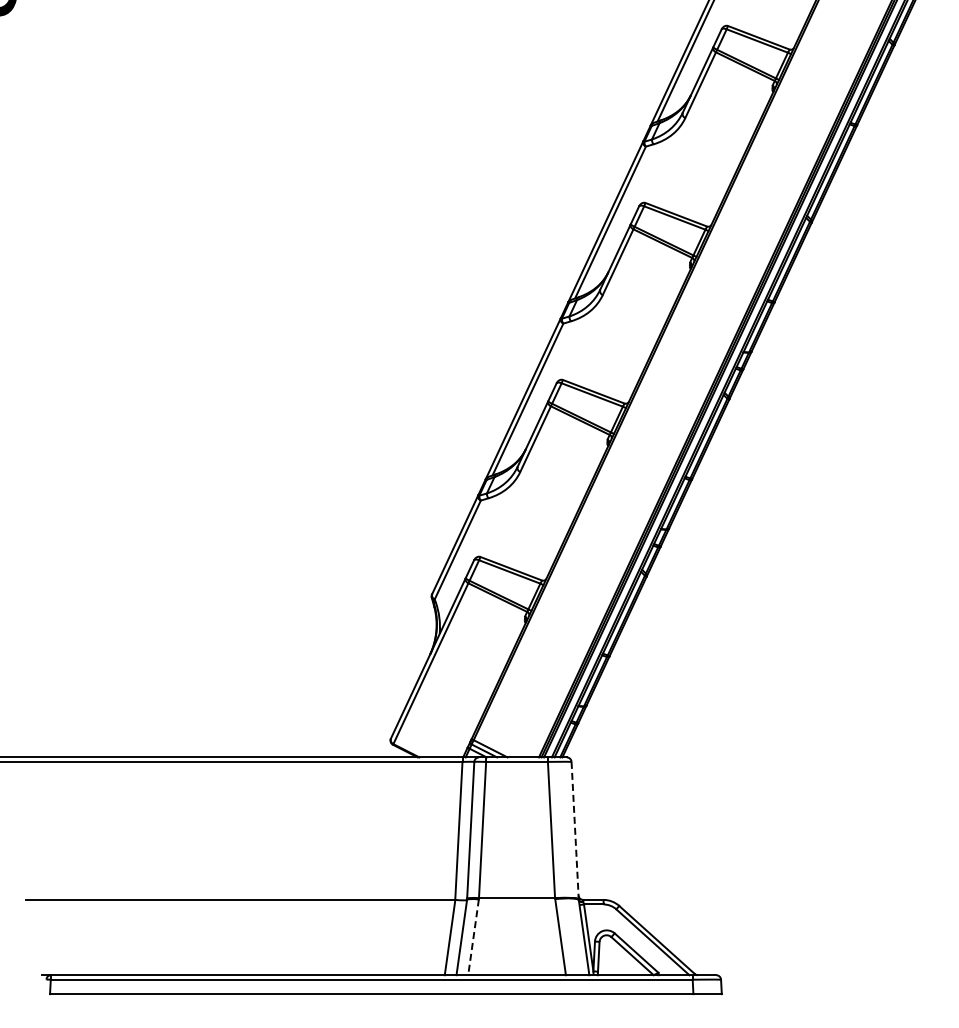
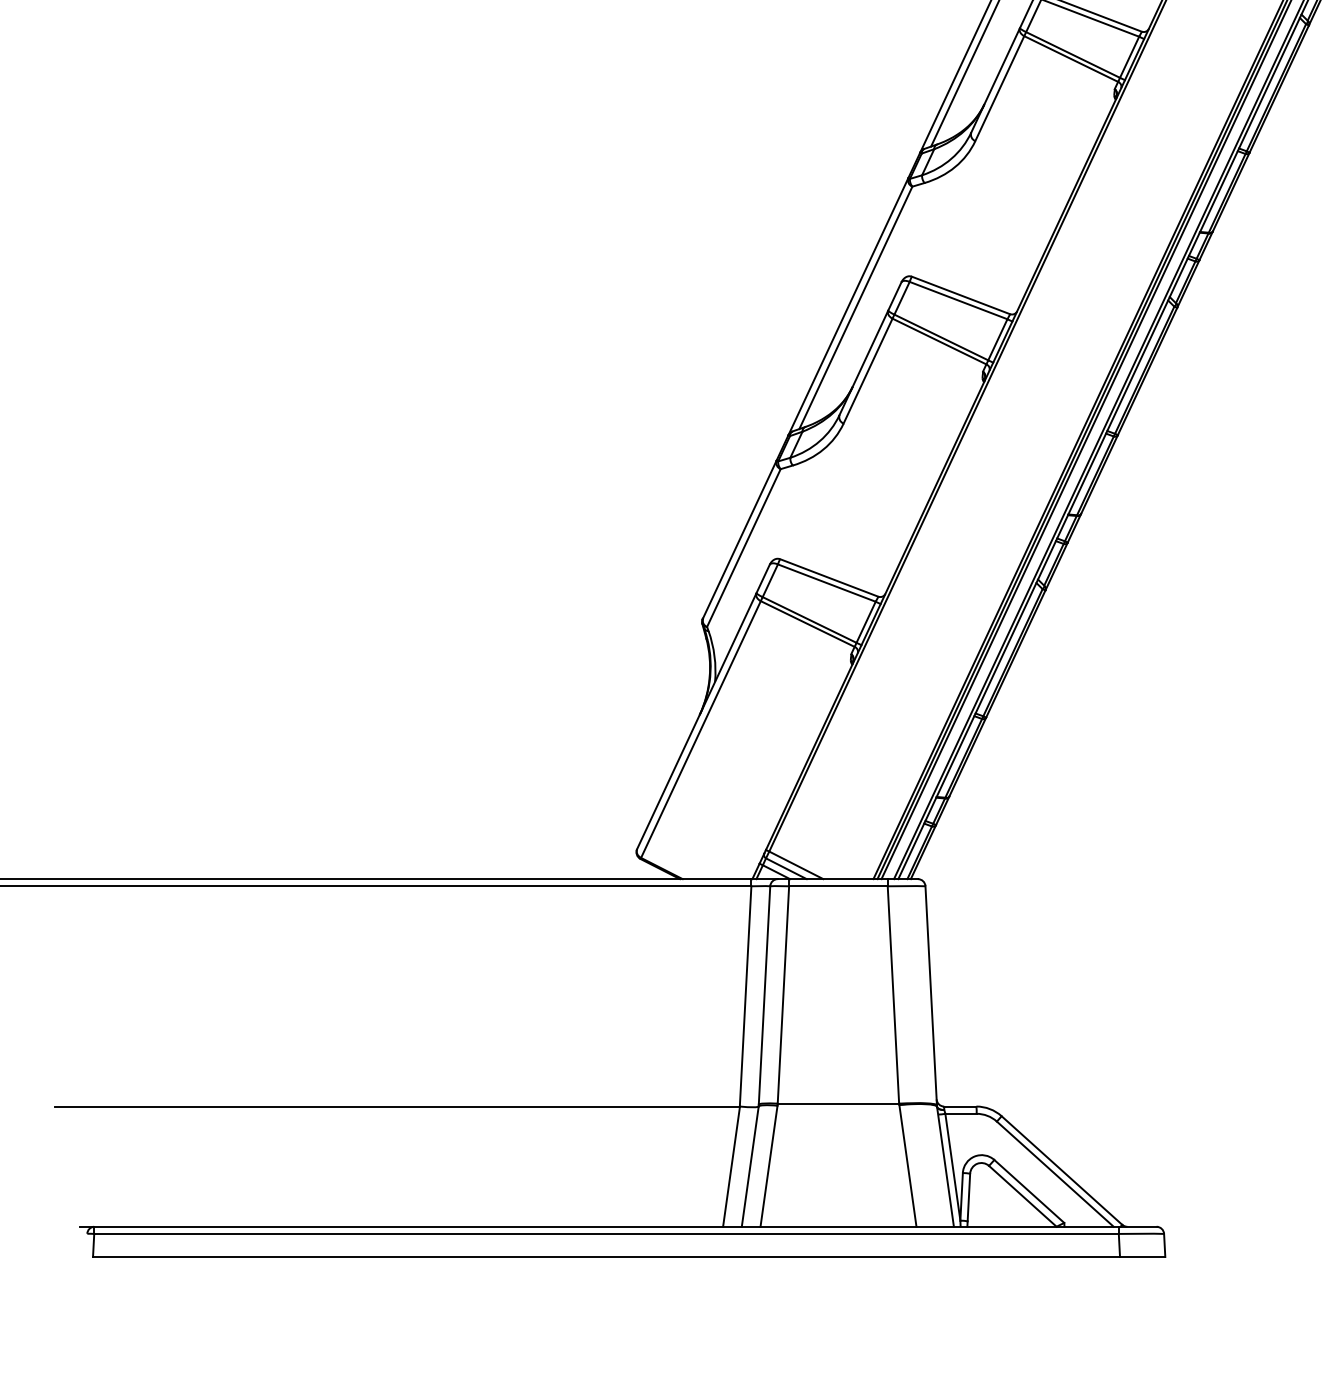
line: (575, 830) -> (931, 995), dashed -> solid
line: (473, 937) -> (768, 1166), dashed -> solid

